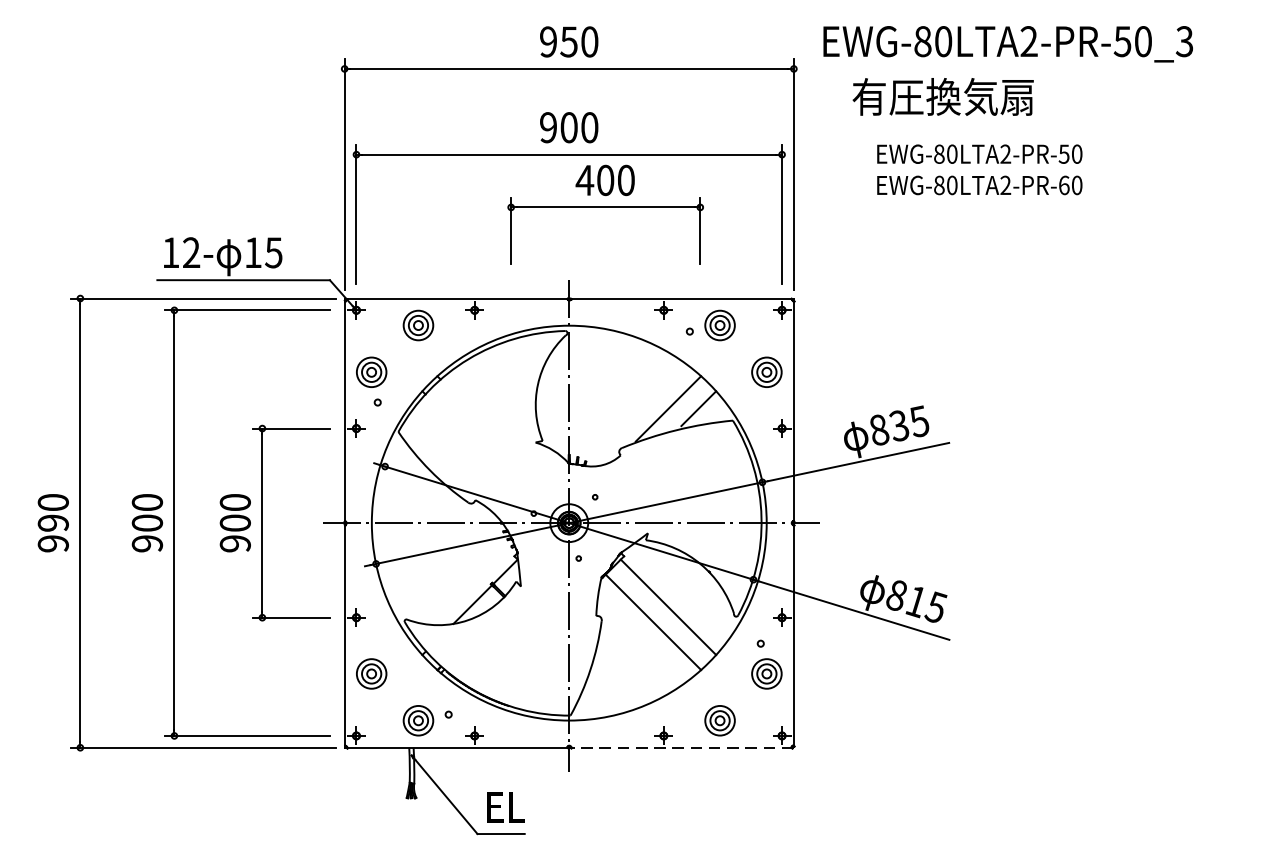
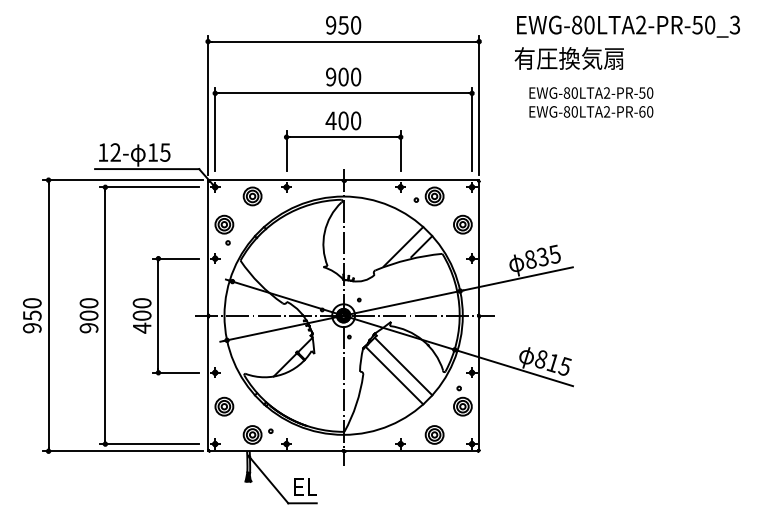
text: (1008, 43) -> (628, 26), moved
part: (605, 214) -> (343, 141), moved
text: (53, 522) -> (32, 315), 990 -> 950
text: (234, 542) -> (141, 327), 900 -> 400
line: (681, 748) -> (411, 451), dashed -> solid

